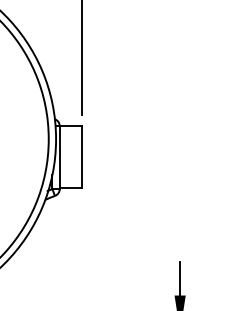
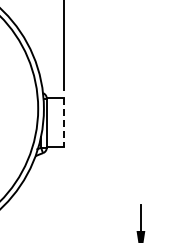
line: (82, 158) -> (64, 123), solid -> dashed

